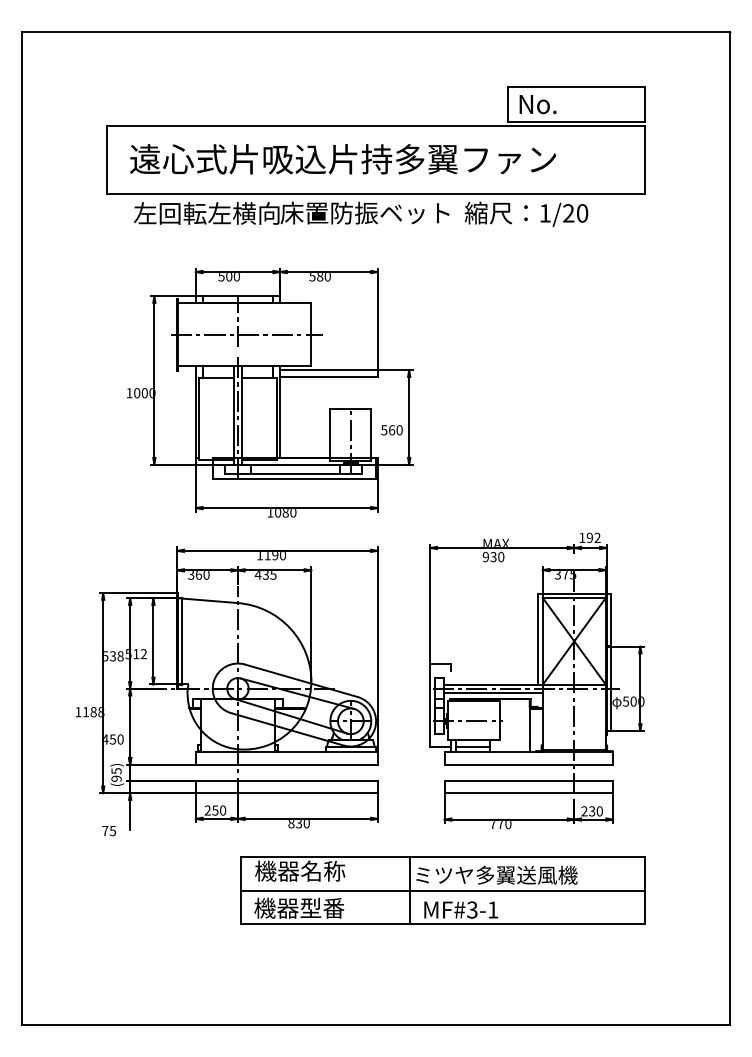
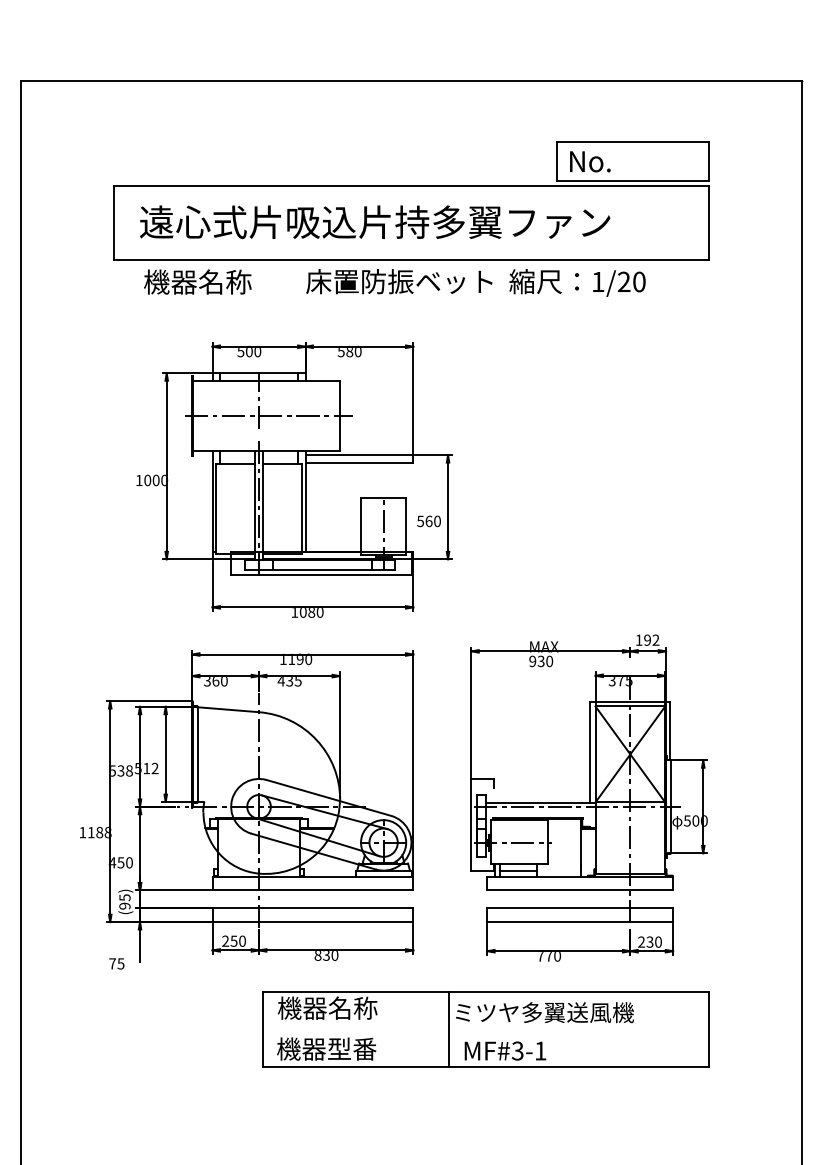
text: (206, 213) -> (224, 282), 左回転左横向 -> 機器名称
line: (492, 692) -> (540, 810), removed
line: (443, 890) -> (485, 1029), removed

